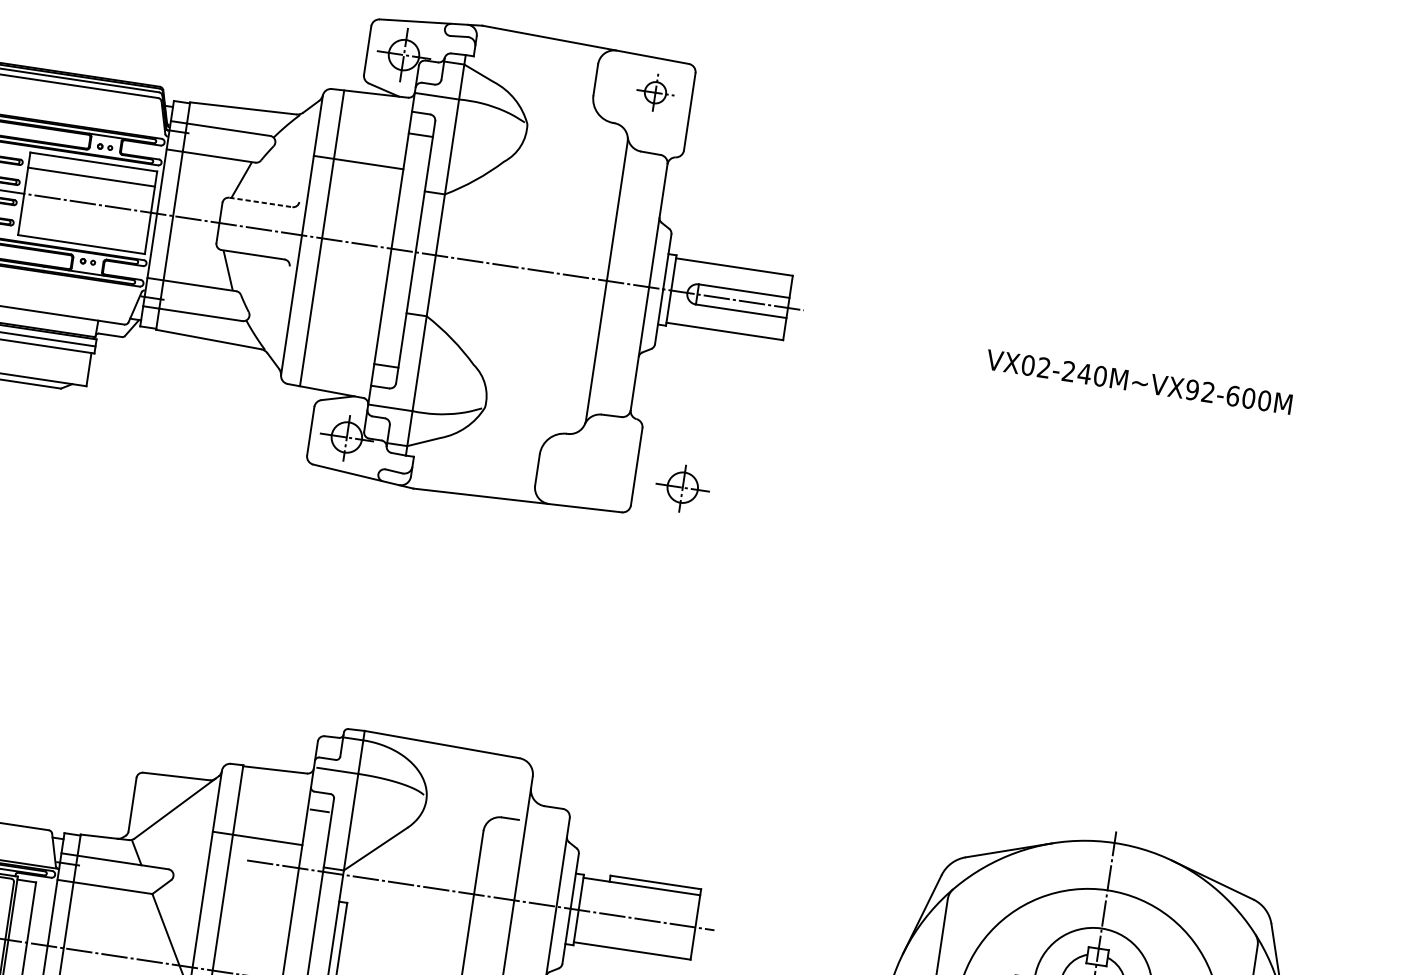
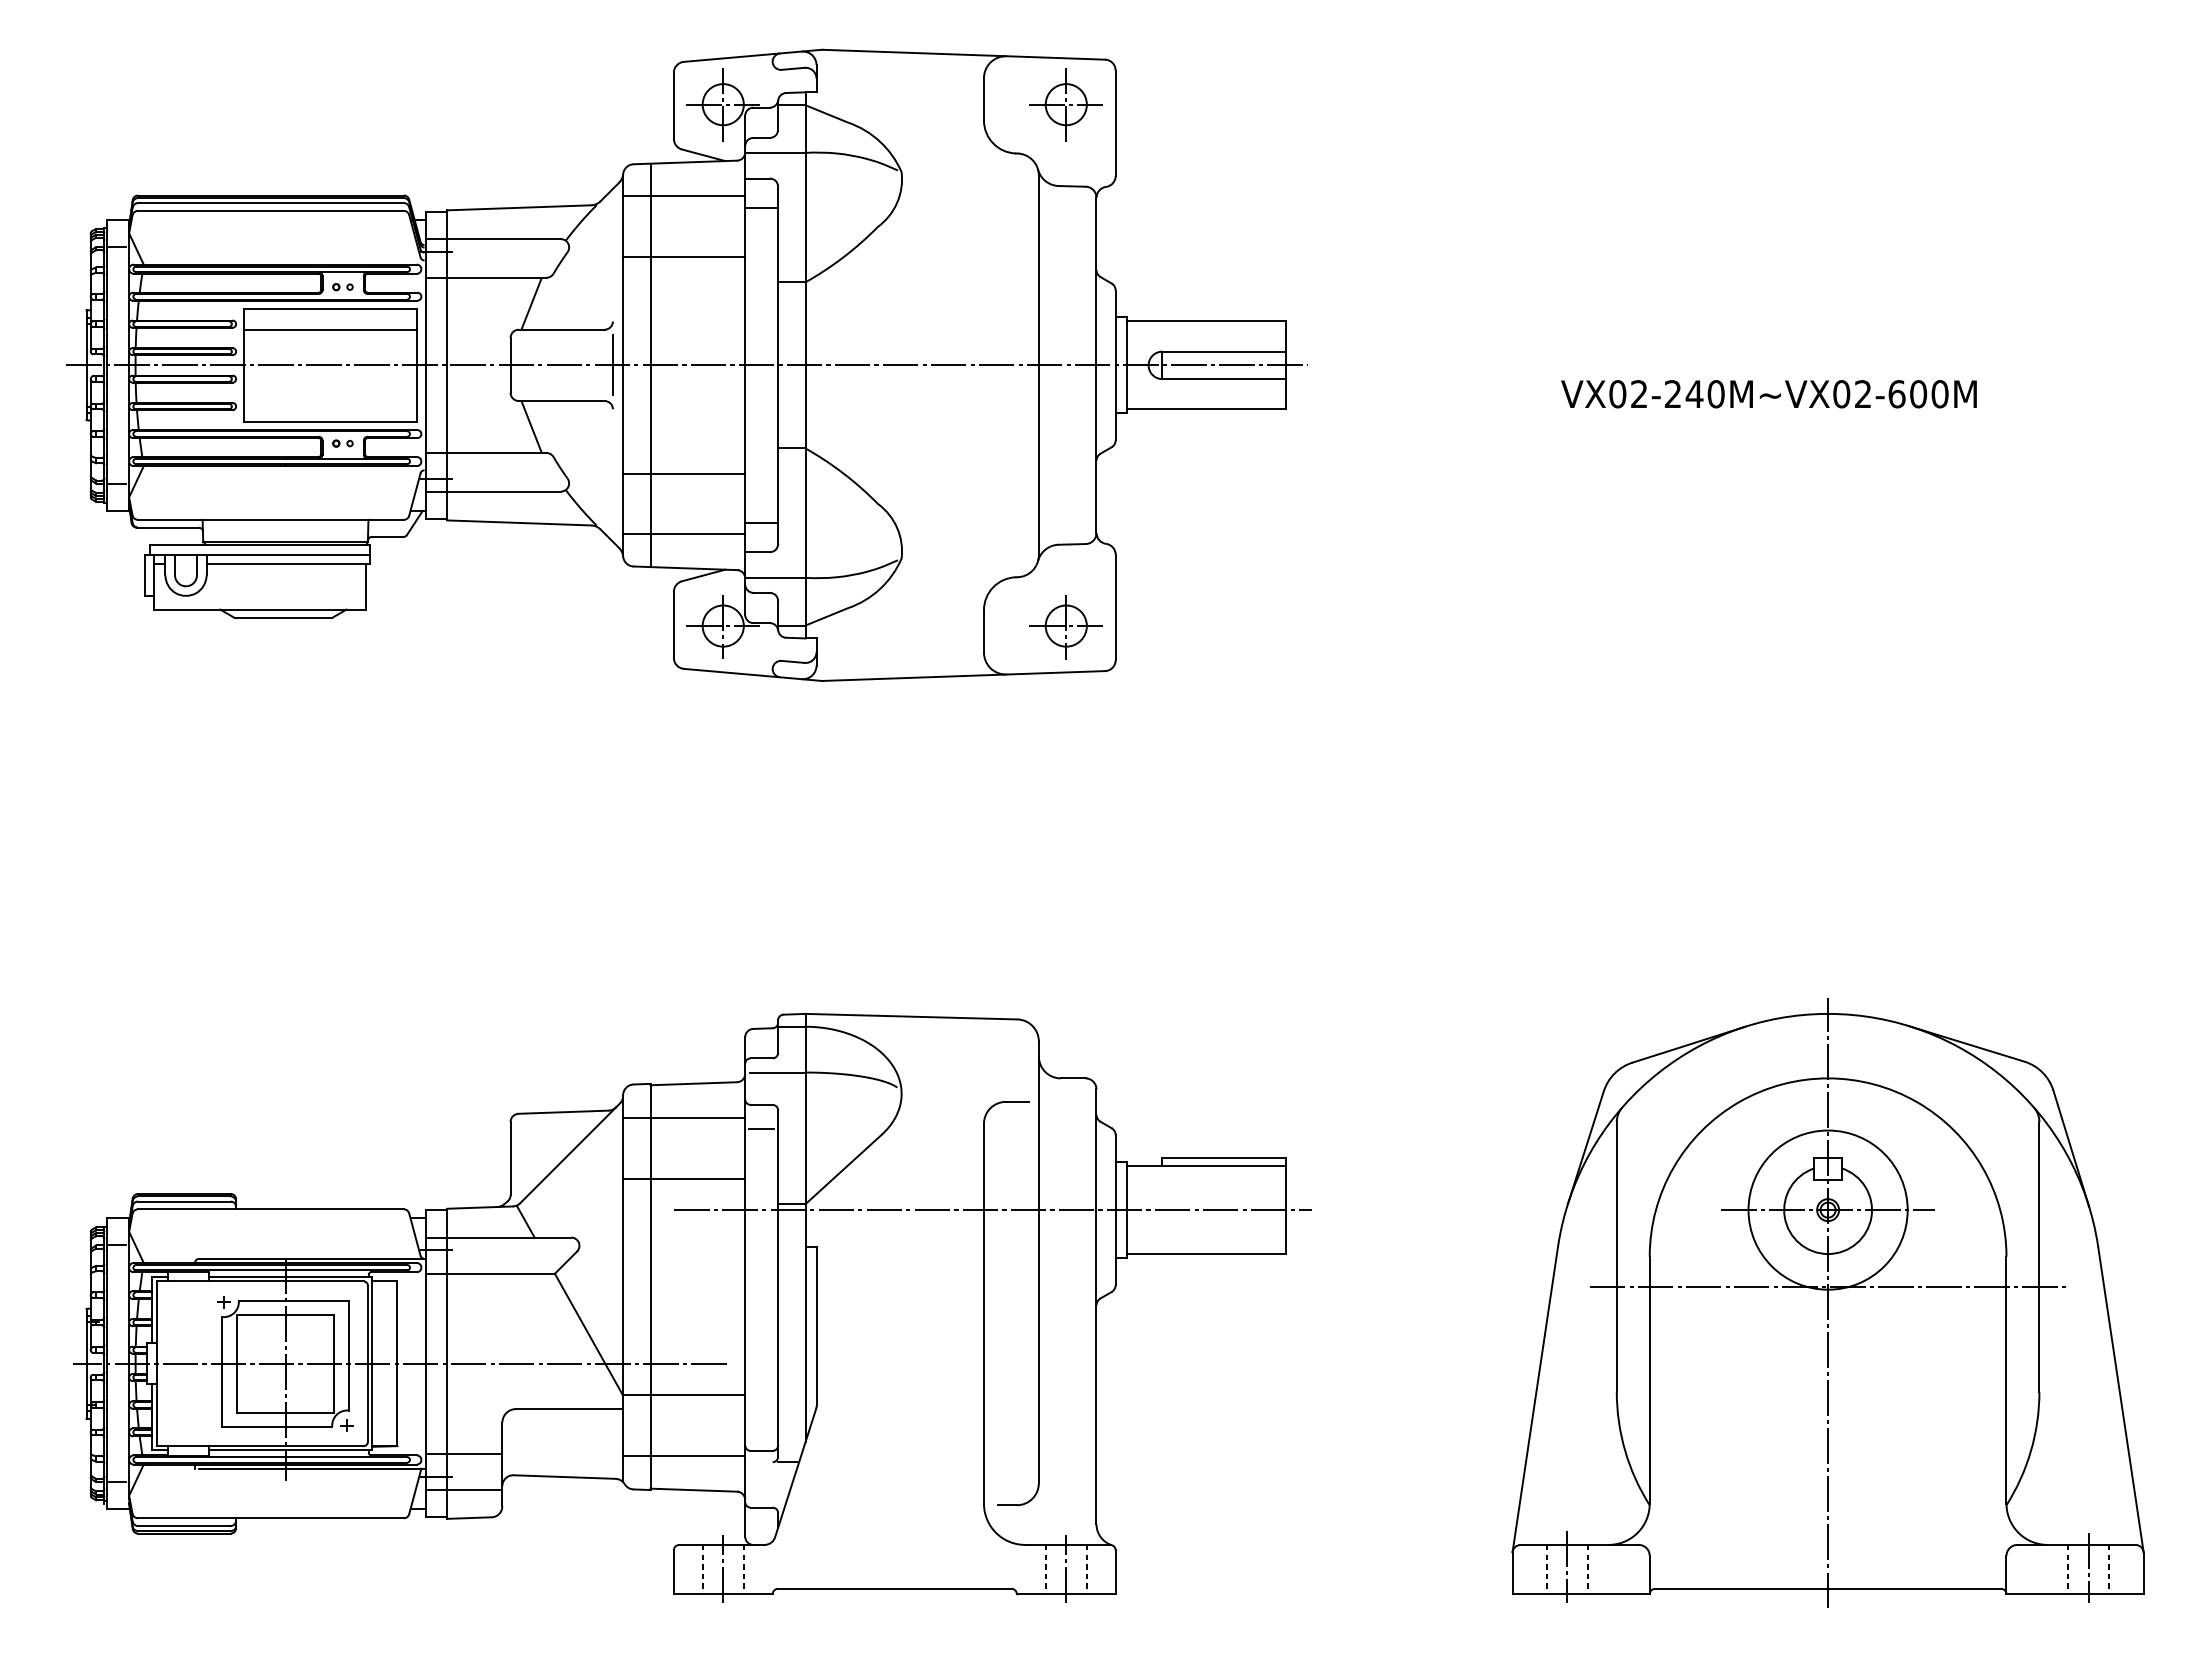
part: (655, 92) -> (1065, 104), size x1.43
line: (365, 118) -> (684, 196), added
line: (260, 202) -> (561, 329), dashed -> solid
line: (294, 233) -> (612, 364), added
line: (335, 321) -> (684, 473), added
line: (328, 366) -> (684, 534), added
text: (1192, 390) -> (1841, 394), VX02-240M~VX92-600M -> VX02-240M~VX02-600M
part: (682, 488) -> (1065, 627), moved
line: (264, 793) -> (684, 1117), added

